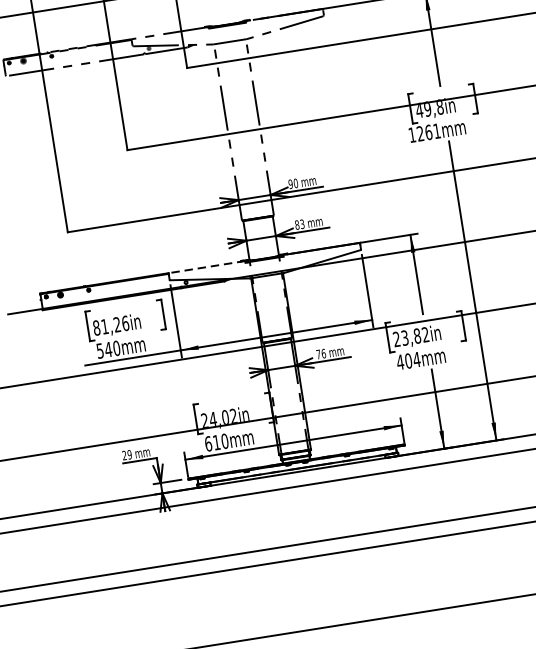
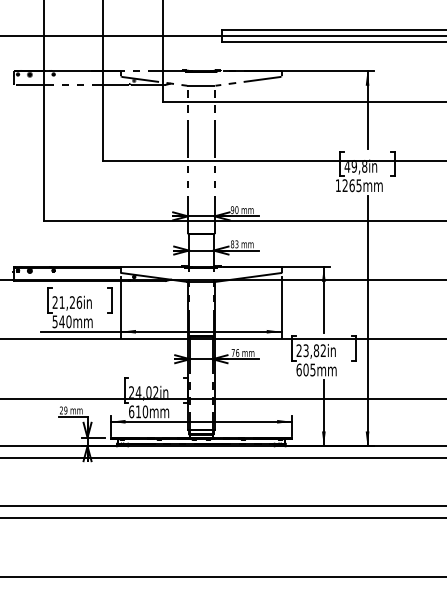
text: (436, 131) -> (358, 185), 1261mm -> 1265mm
line: (206, 267) -> (152, 267), dashed -> solid
text: (95, 328) -> (54, 302), 81,26in -> 21,26in
text: (407, 360) -> (305, 369), 404mm -> 605mm

